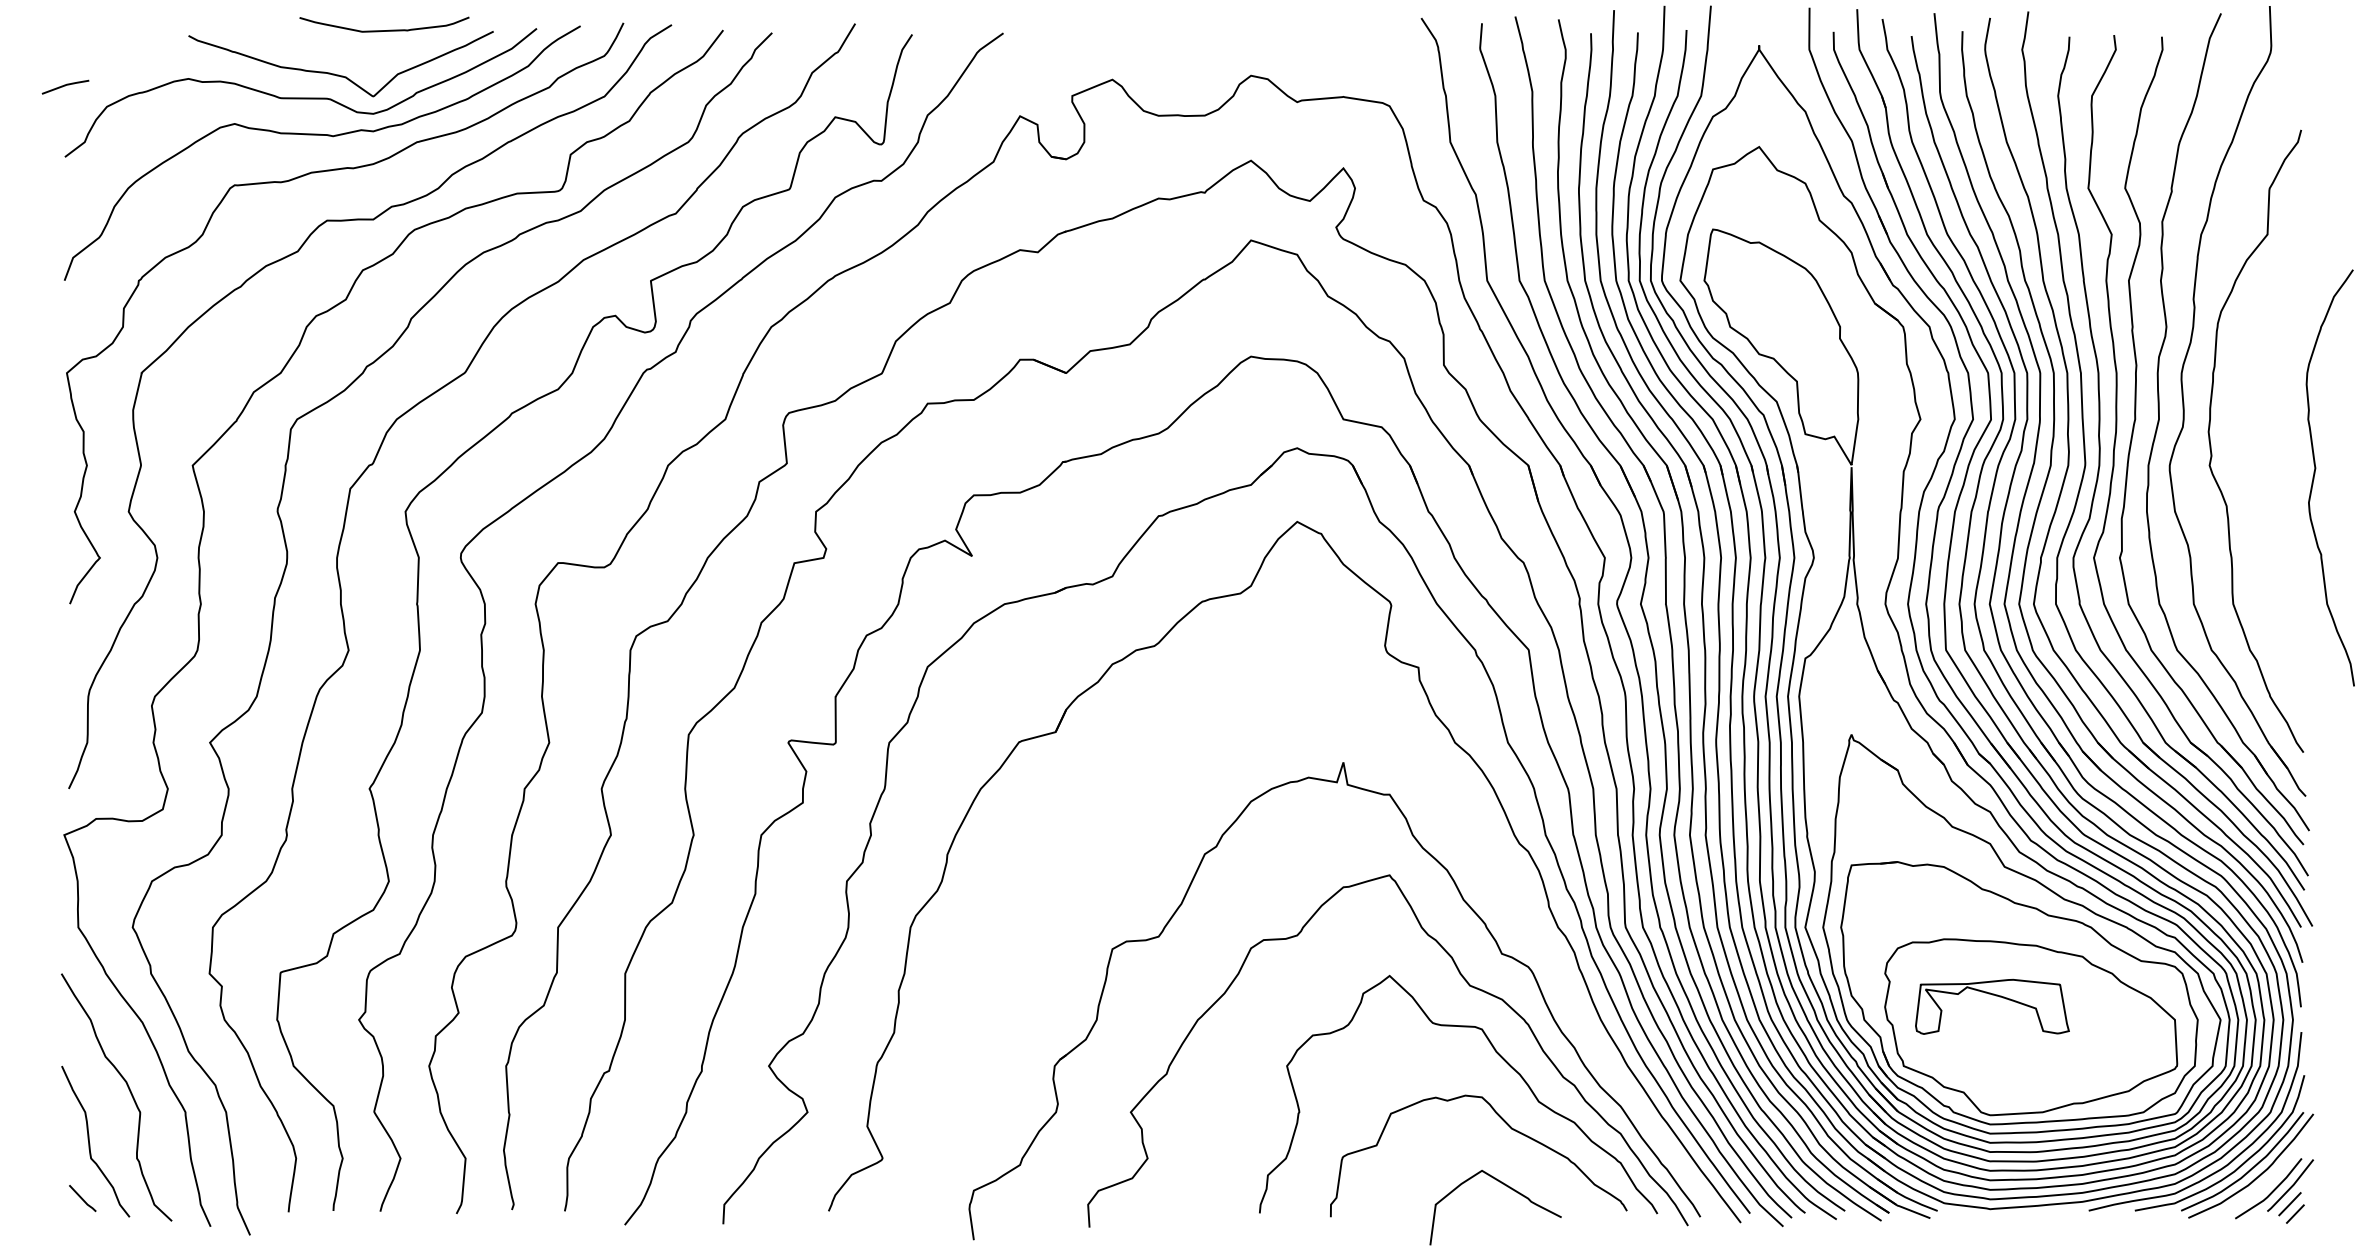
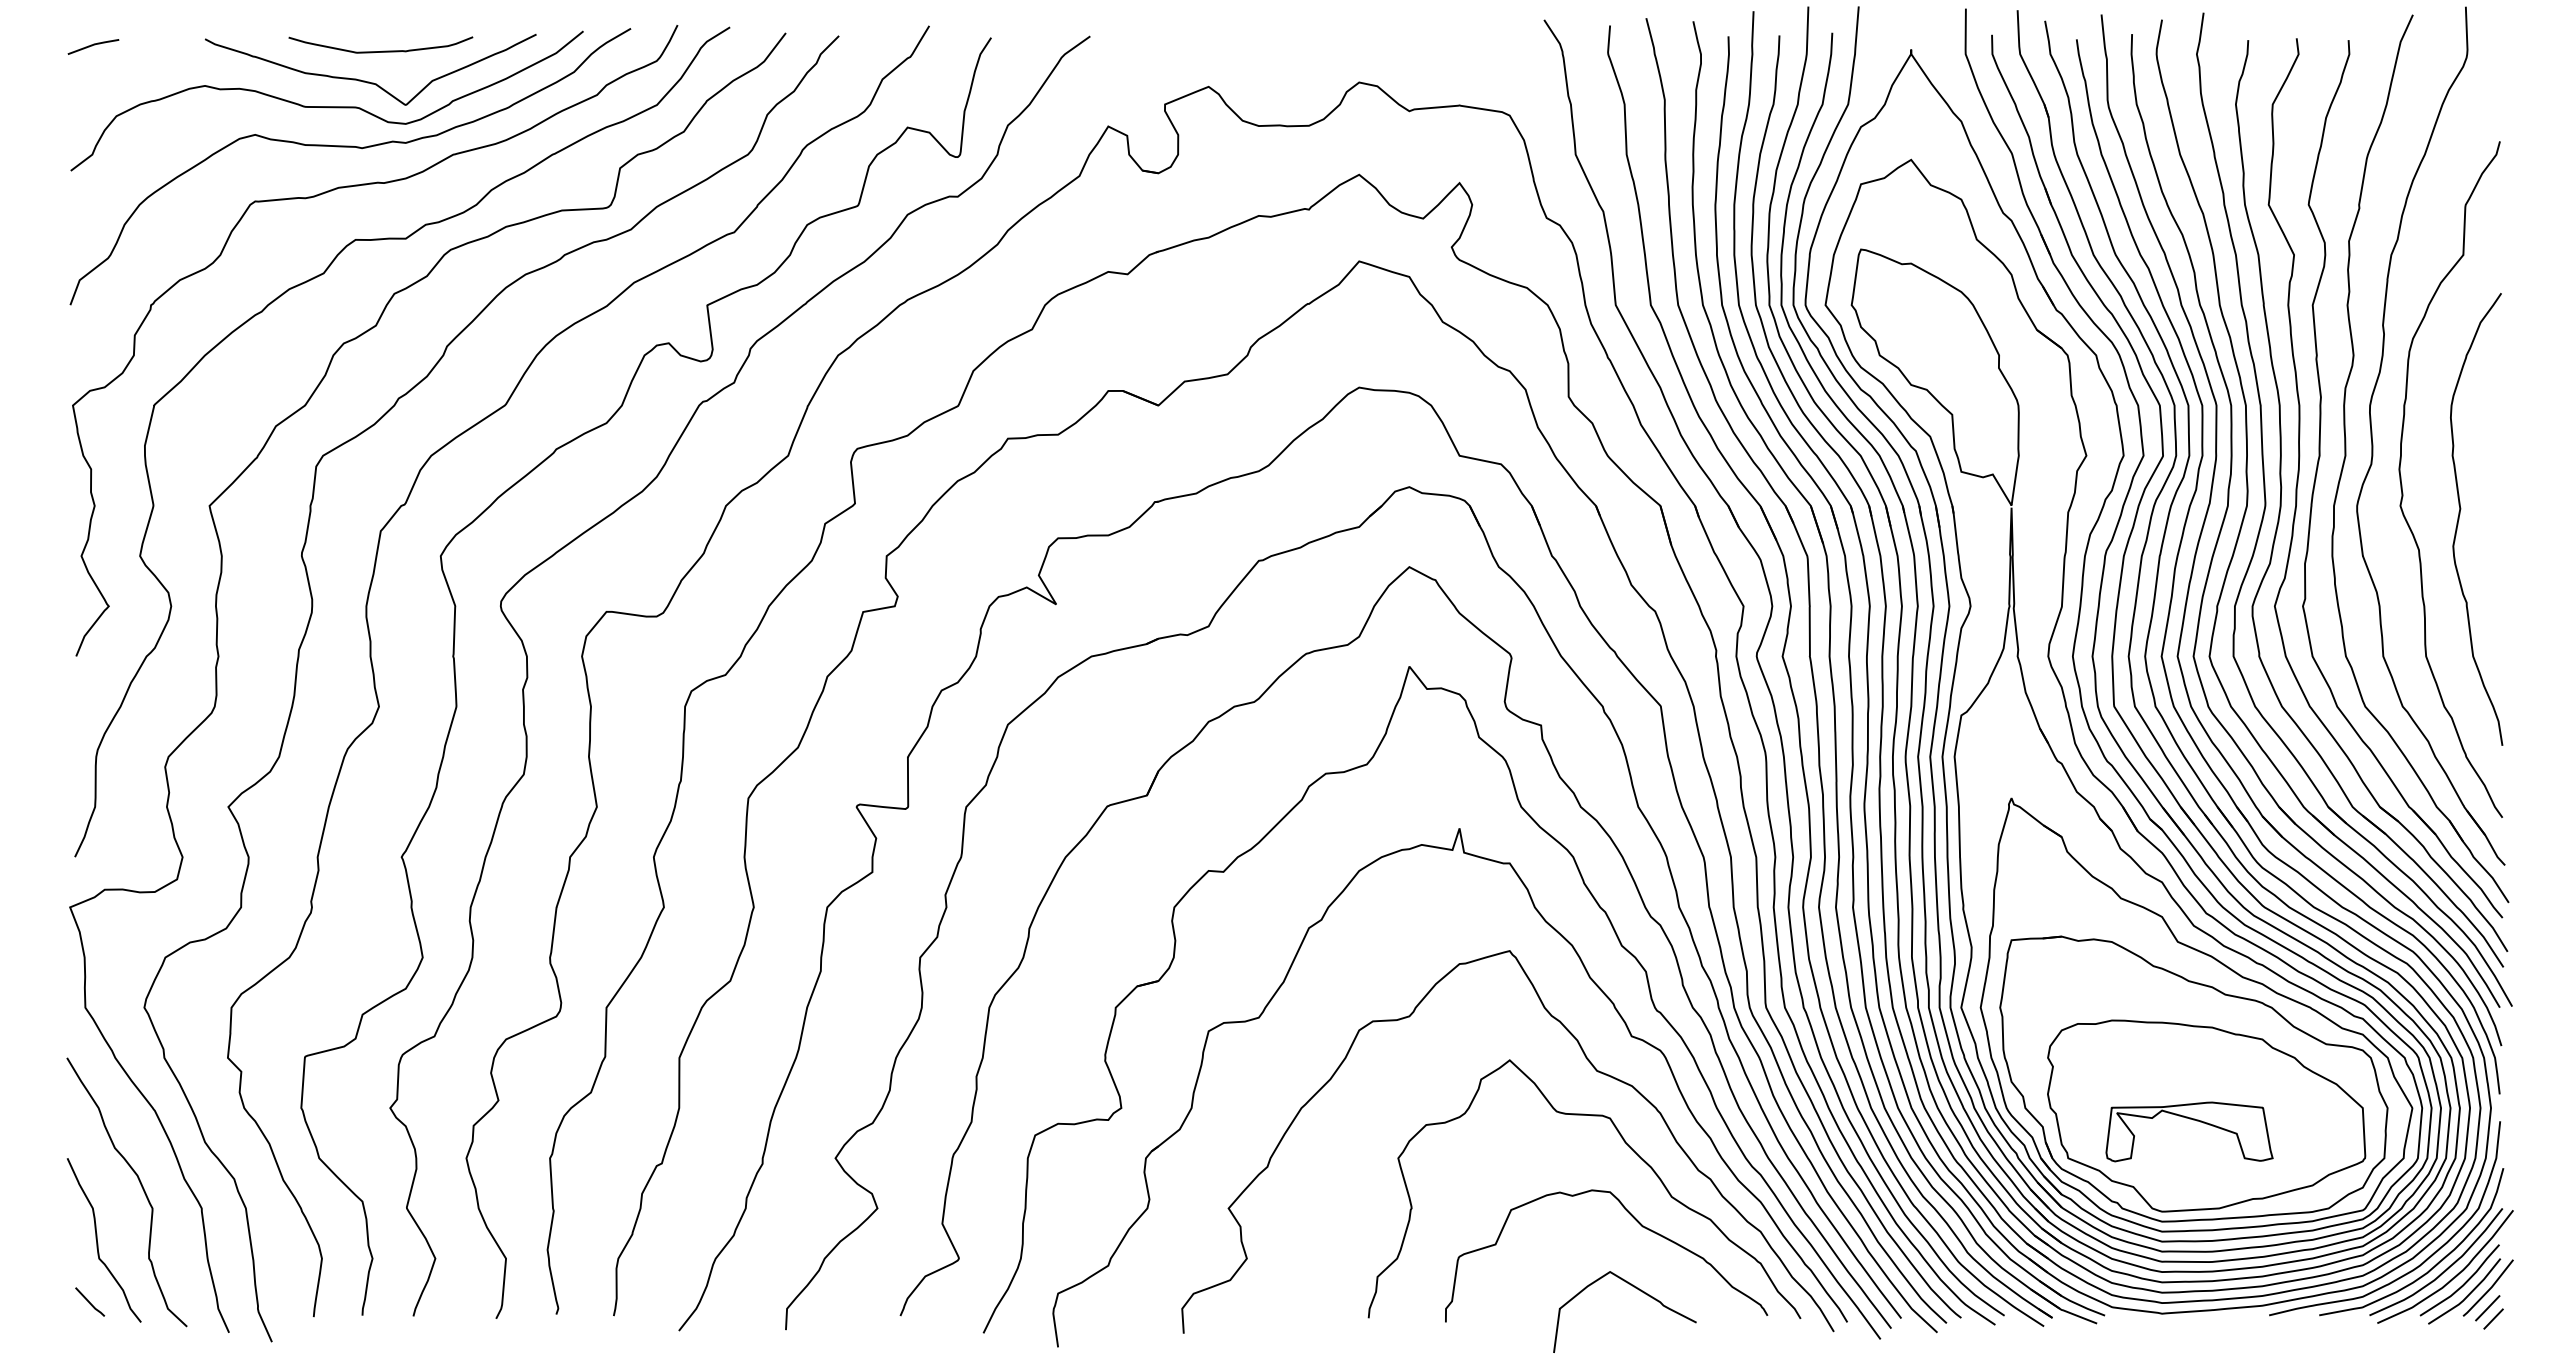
curve: (385, 29) -> (382, 50), moved
line: (65, 85) -> (93, 45), moved
curve: (2315, 473) -> (2460, 514), moved
part: (1464, 825) -> (1591, 896), added
part: (1996, 996) -> (2193, 1120), moved
curve: (2267, 1181) -> (2463, 1283), added

